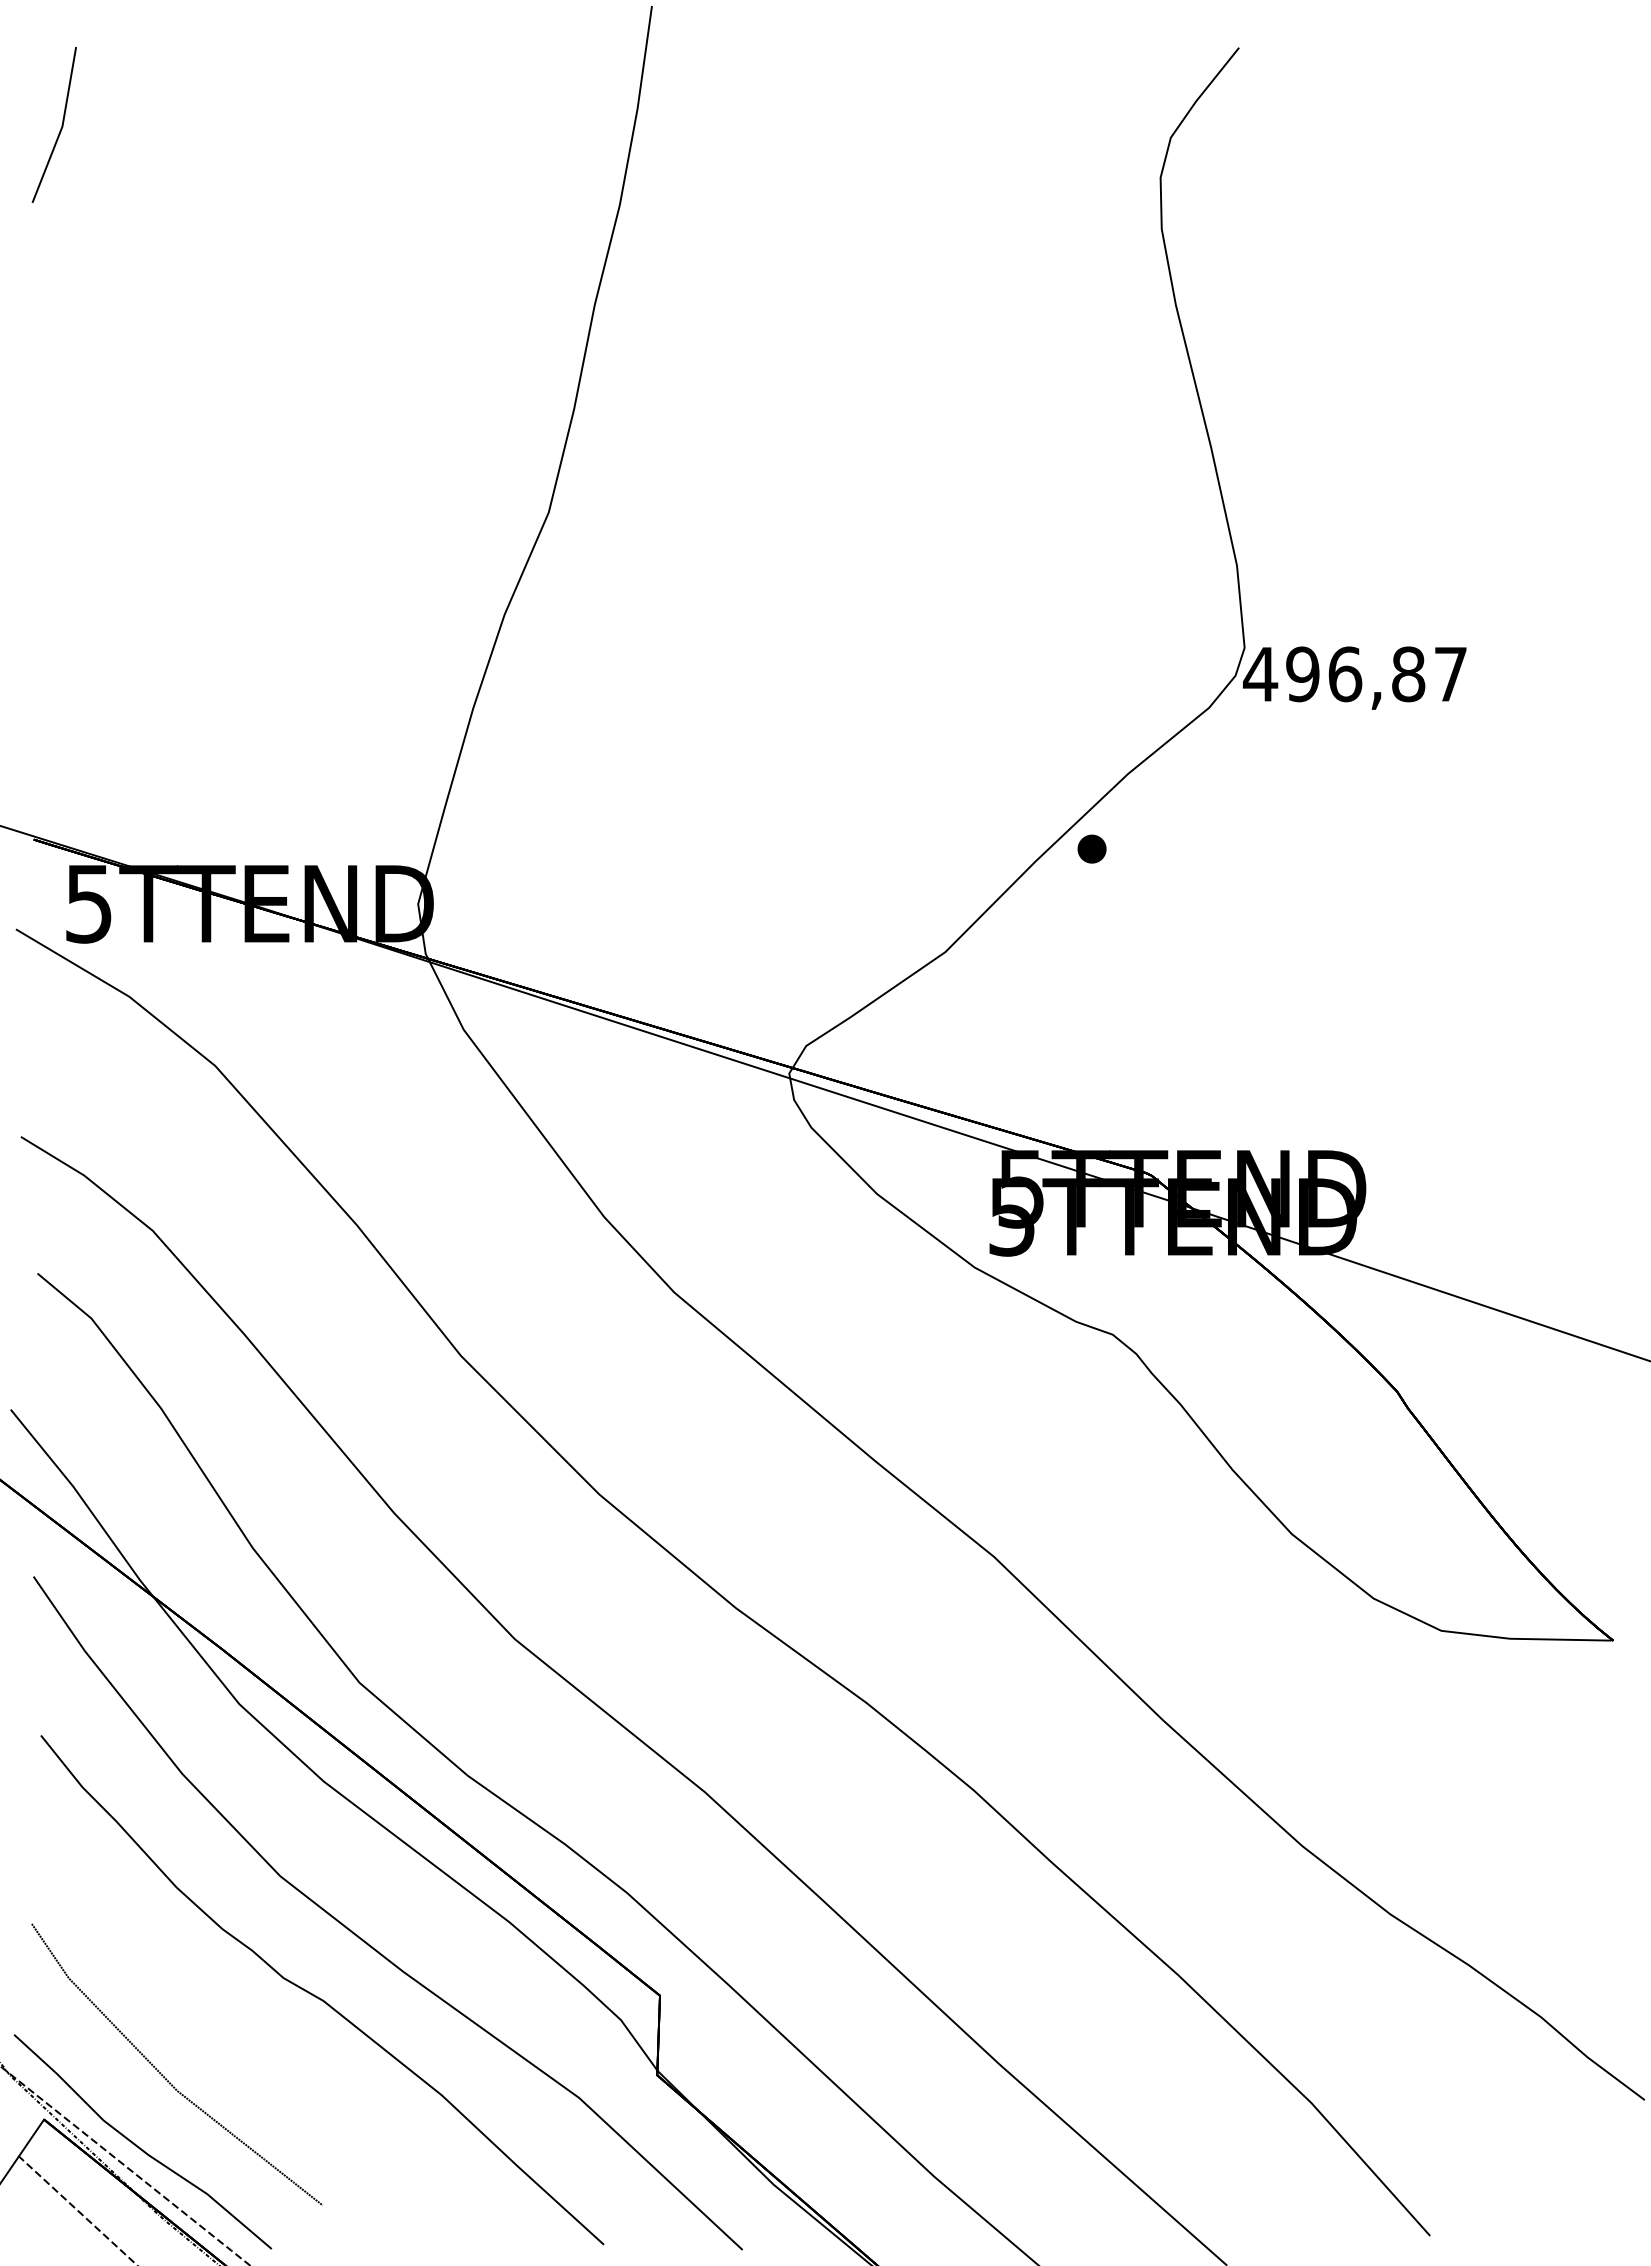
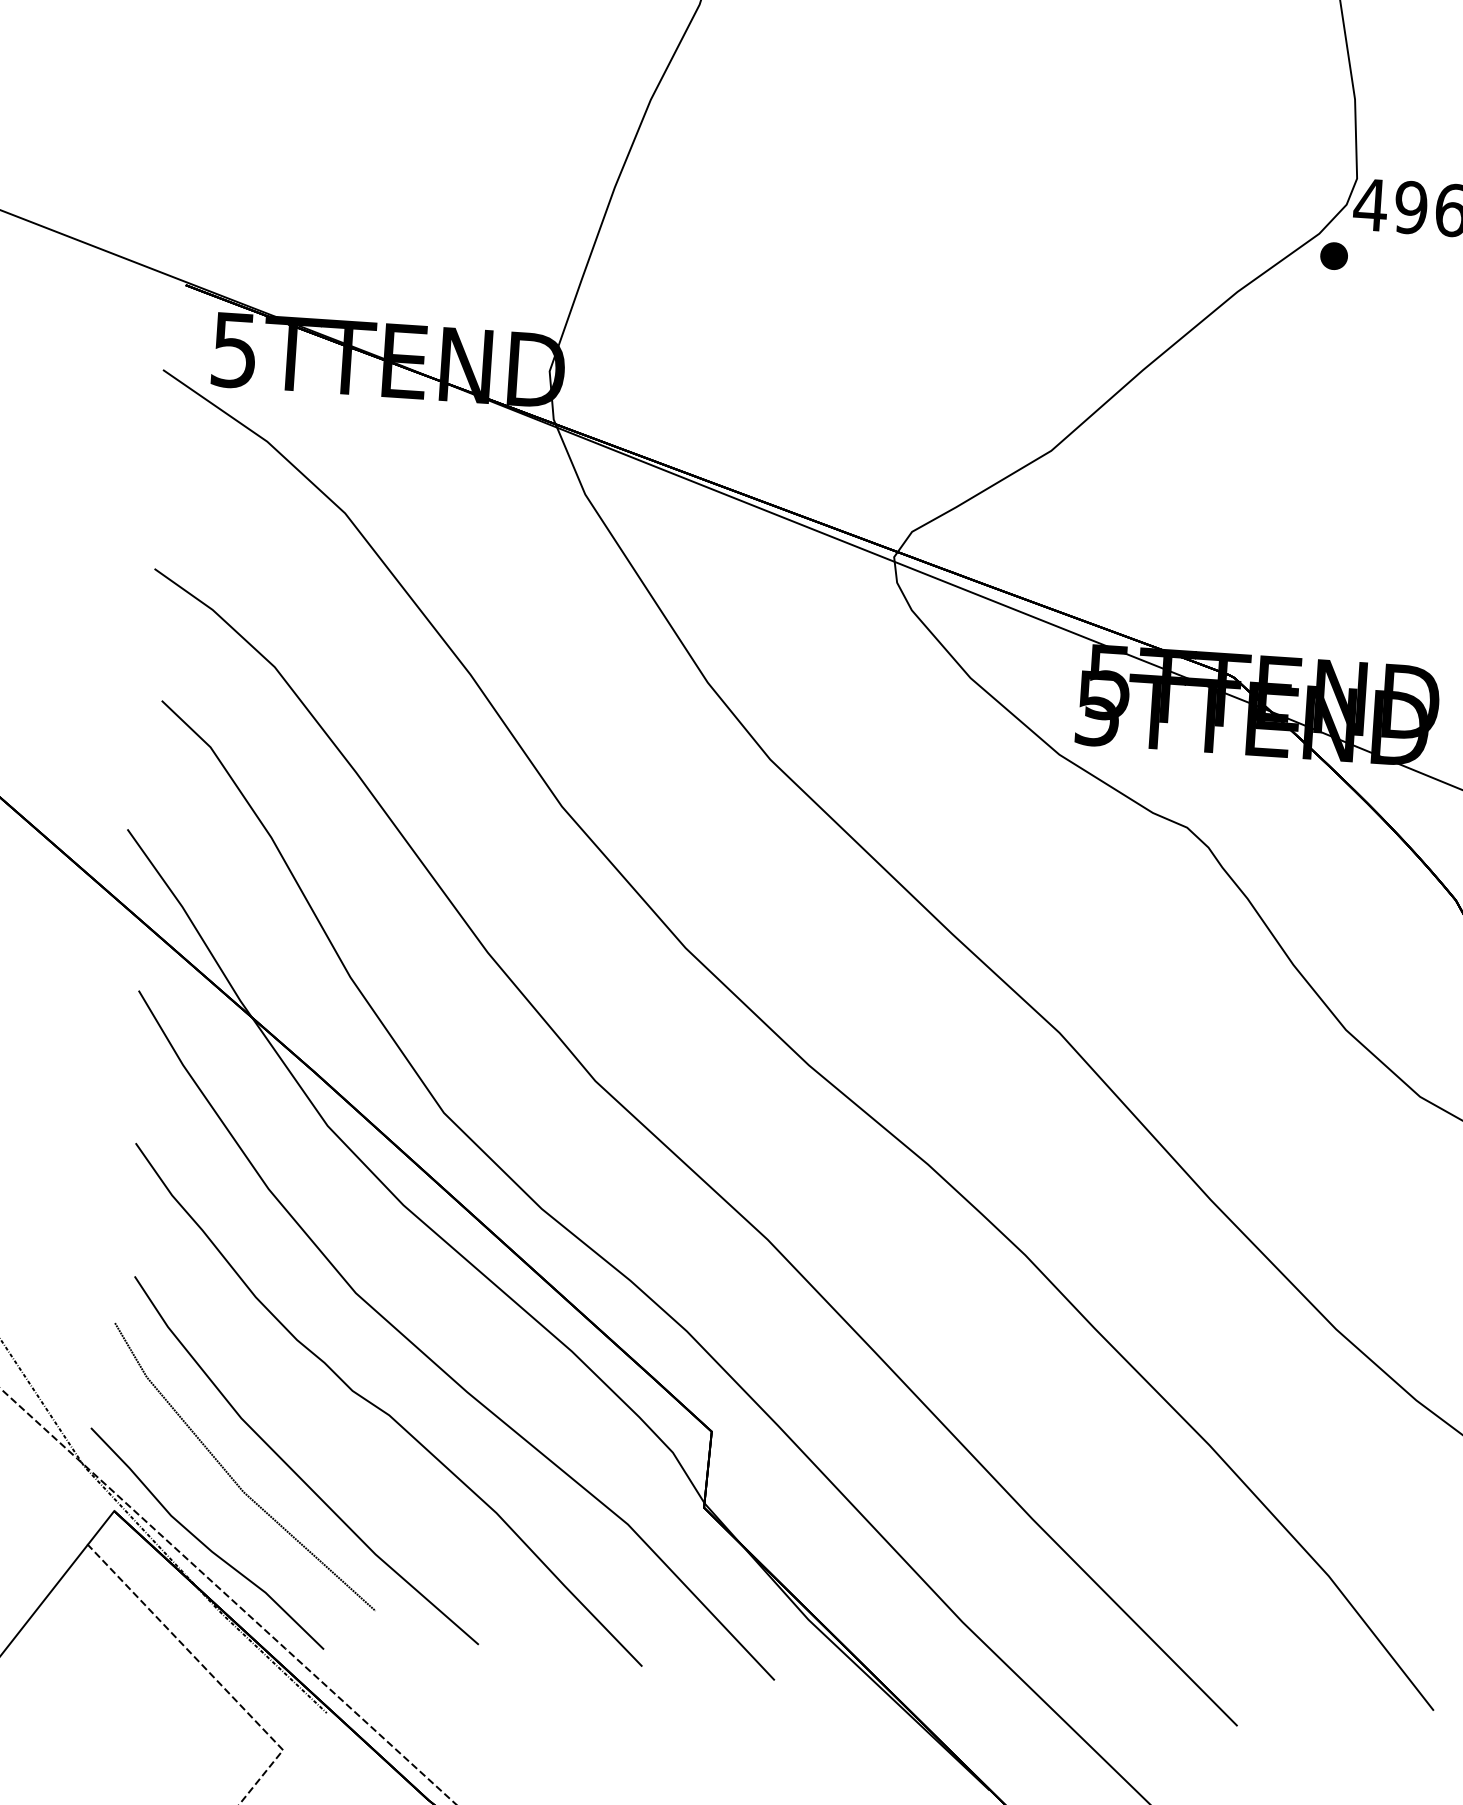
part: (1091, 848) -> (1333, 255), moved
part: (229, 2065) -> (295, 1471), added

